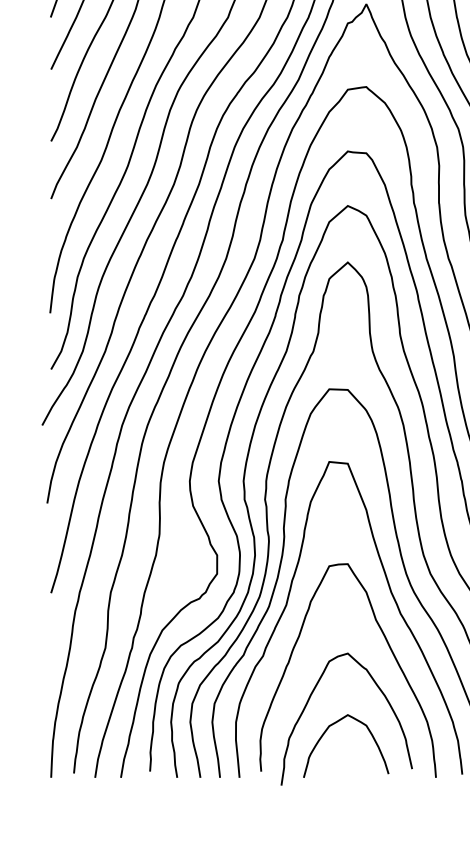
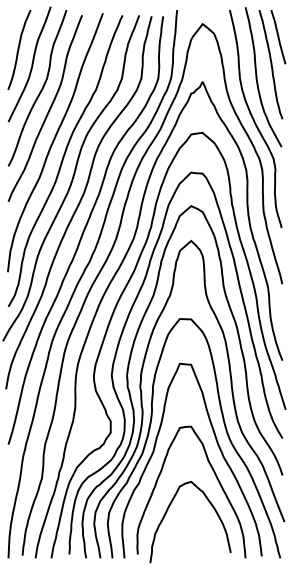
curve: (333, 726) -> (182, 526), removed

